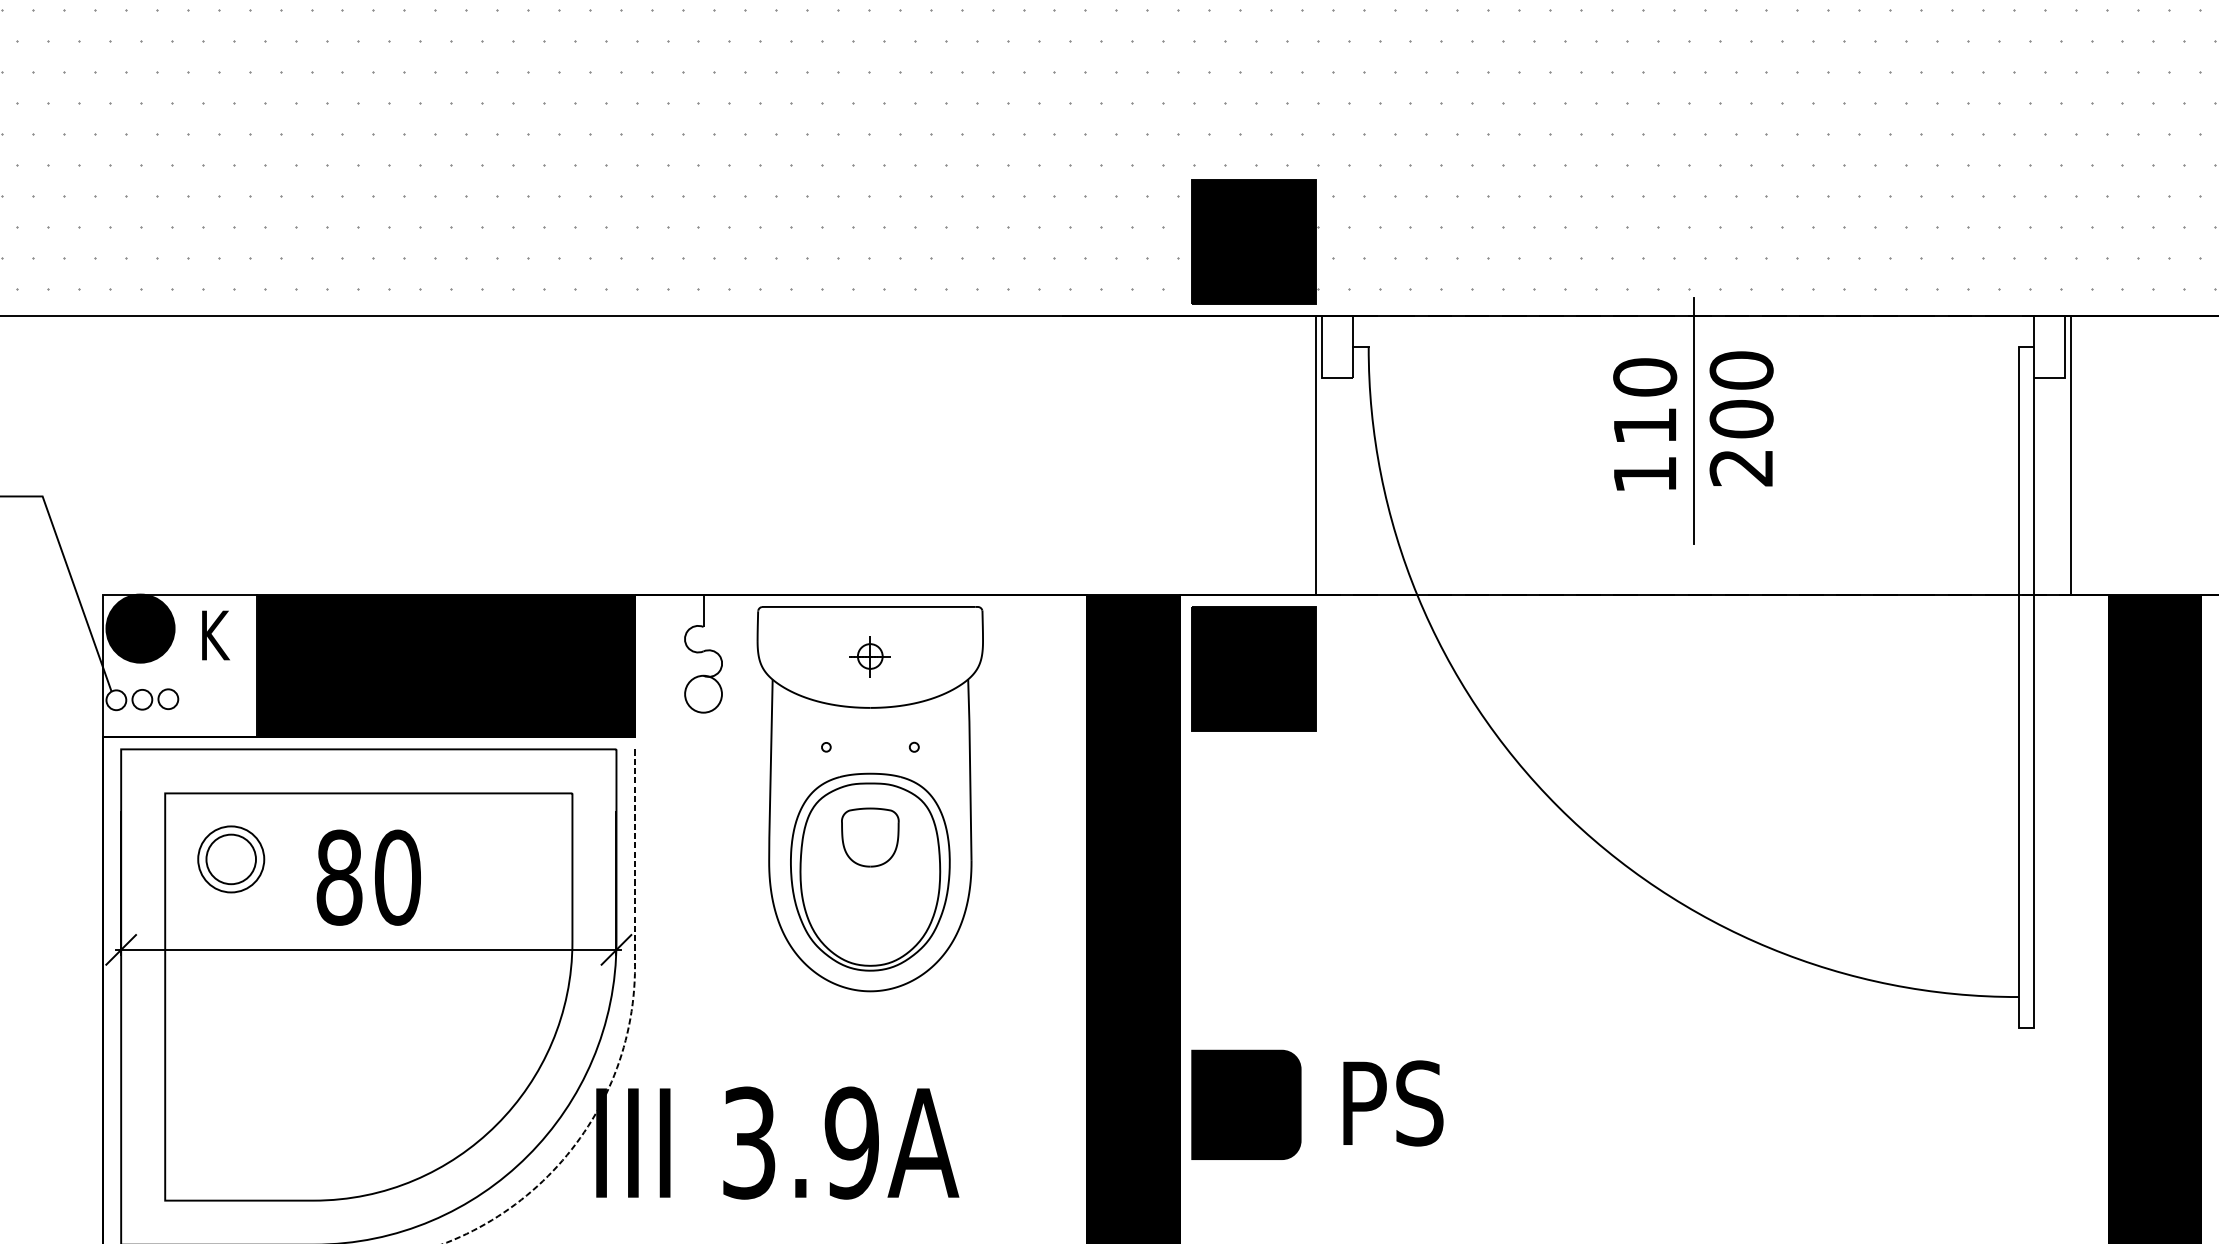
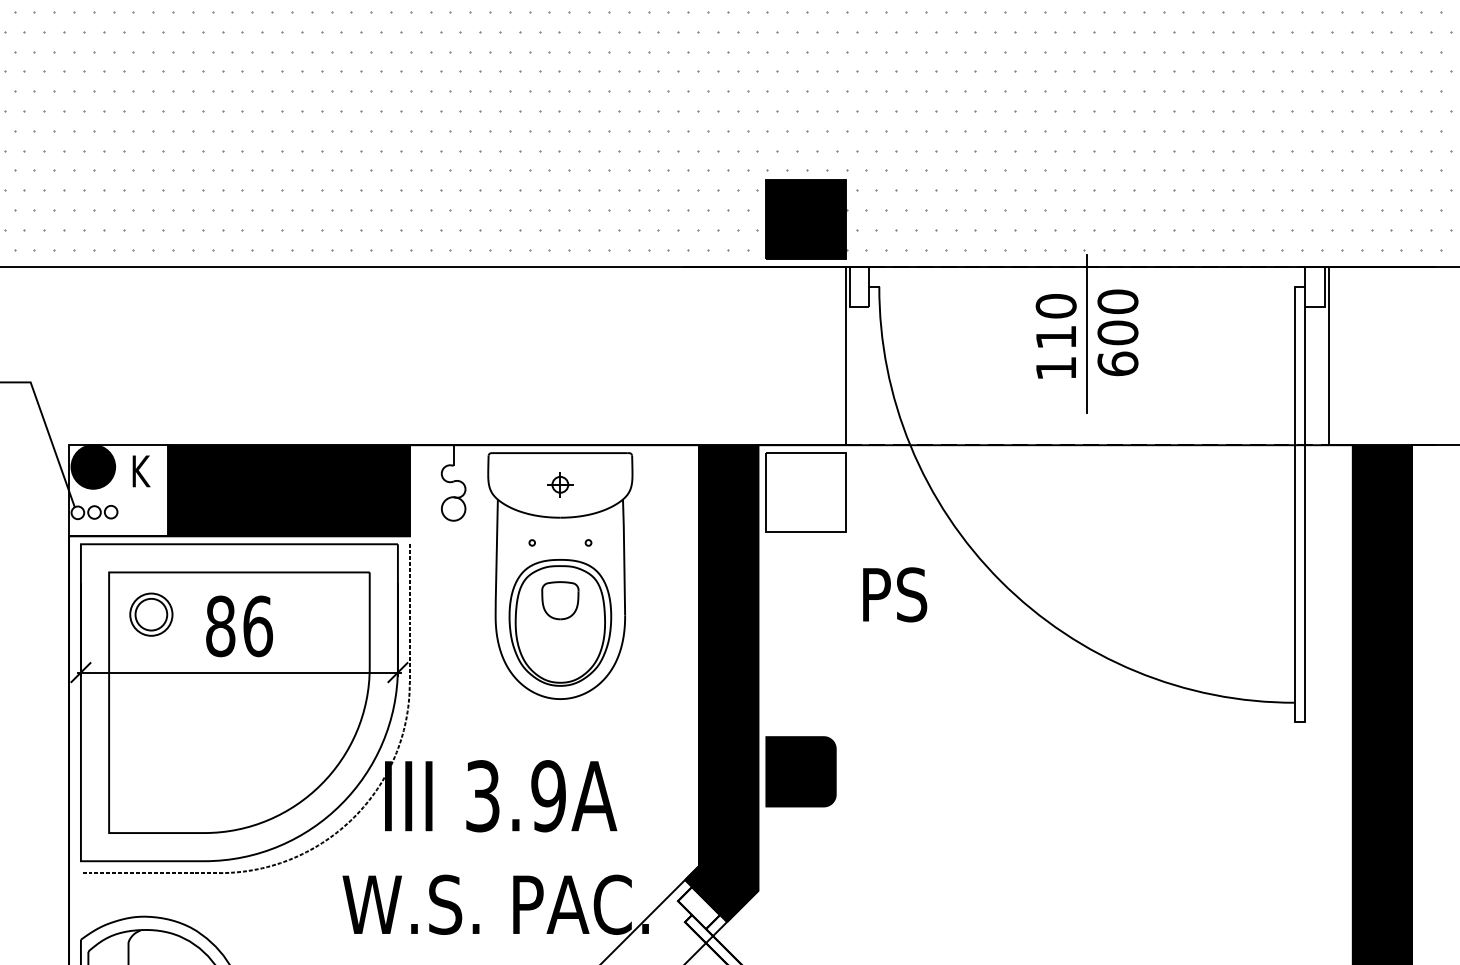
text: (1740, 466) -> (1117, 363), 200 -> 600
fill: (1253, 668) -> (805, 492), removed
text: (397, 877) -> (257, 626), 80 -> 86
text: (1393, 1102) -> (895, 594), moved

